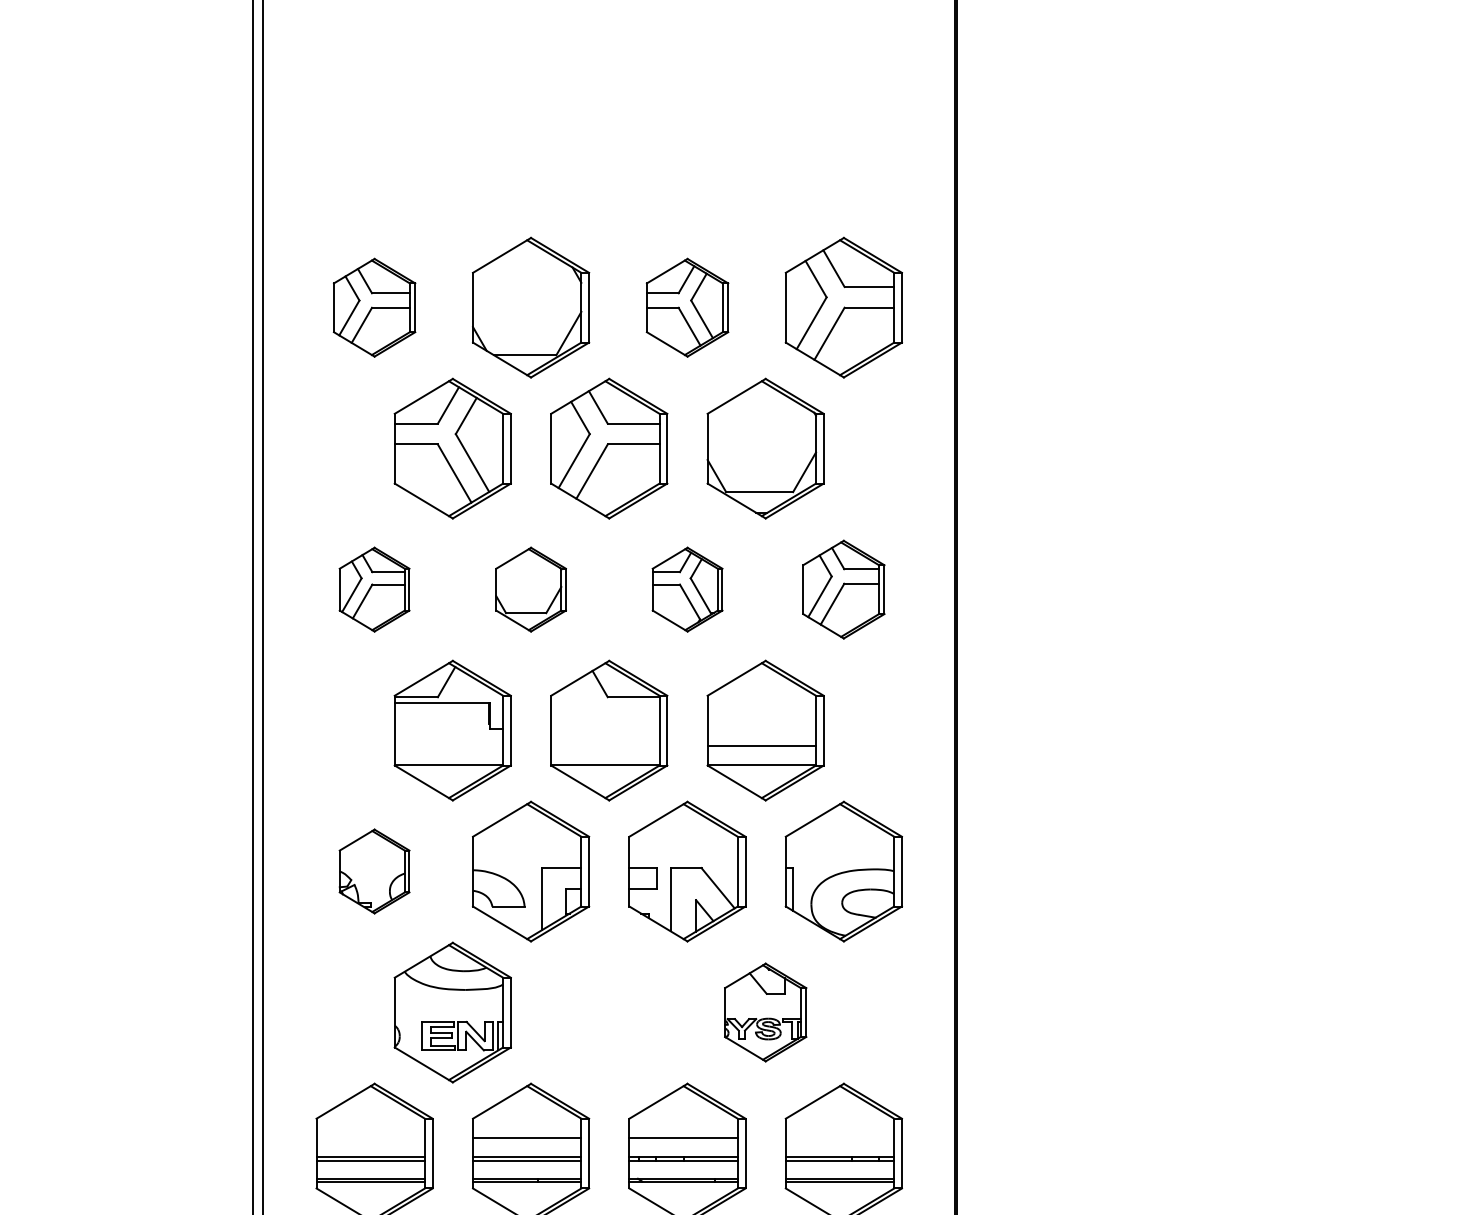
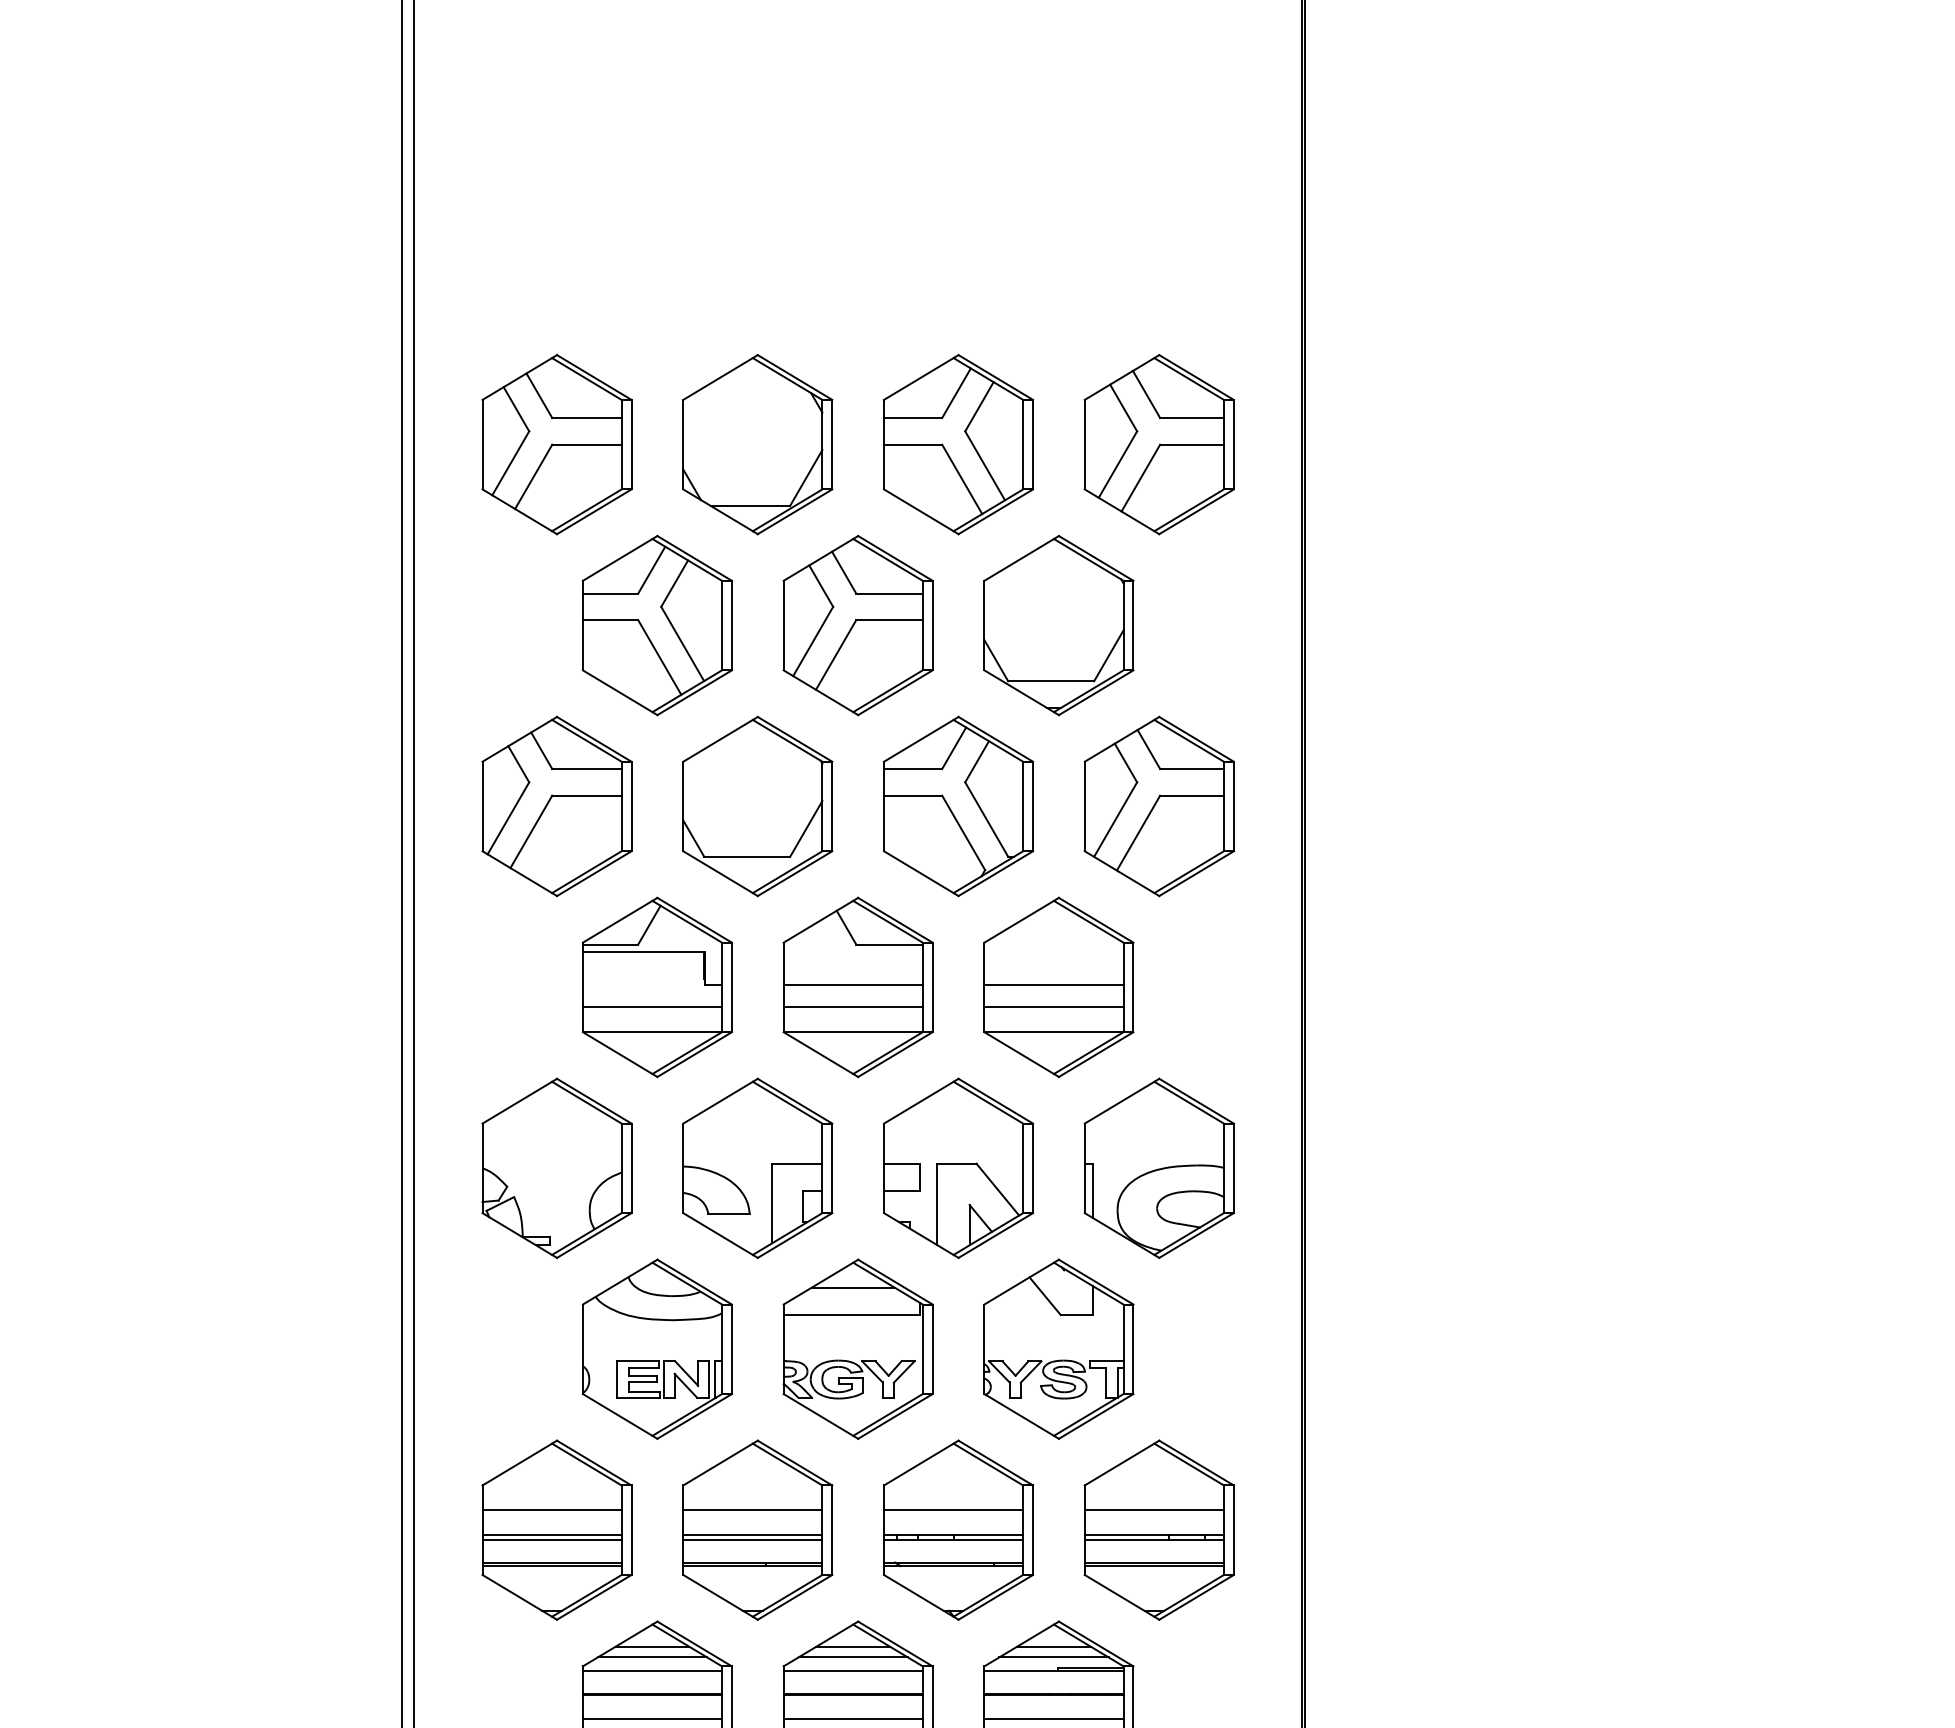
part: (374, 307) -> (556, 444), size x1.43
part: (687, 307) -> (958, 444), size x1.43
part: (374, 589) -> (556, 806), size x1.67
part: (530, 589) -> (757, 806), size x1.67
part: (687, 589) -> (958, 806), size x1.67
part: (843, 589) -> (1158, 806), size x1.43
line: (604, 728) -> (852, 984), added
line: (761, 728) -> (1053, 984), added
line: (449, 745) -> (652, 1006), added
line: (604, 745) -> (852, 1006), added
part: (374, 870) -> (556, 1167), size x1.67
part: (608, 1011) -> (857, 1348), added
part: (765, 1011) -> (1058, 1348), size x1.43
line: (370, 1138) -> (551, 1510), added
line: (839, 1138) -> (1153, 1510), added

